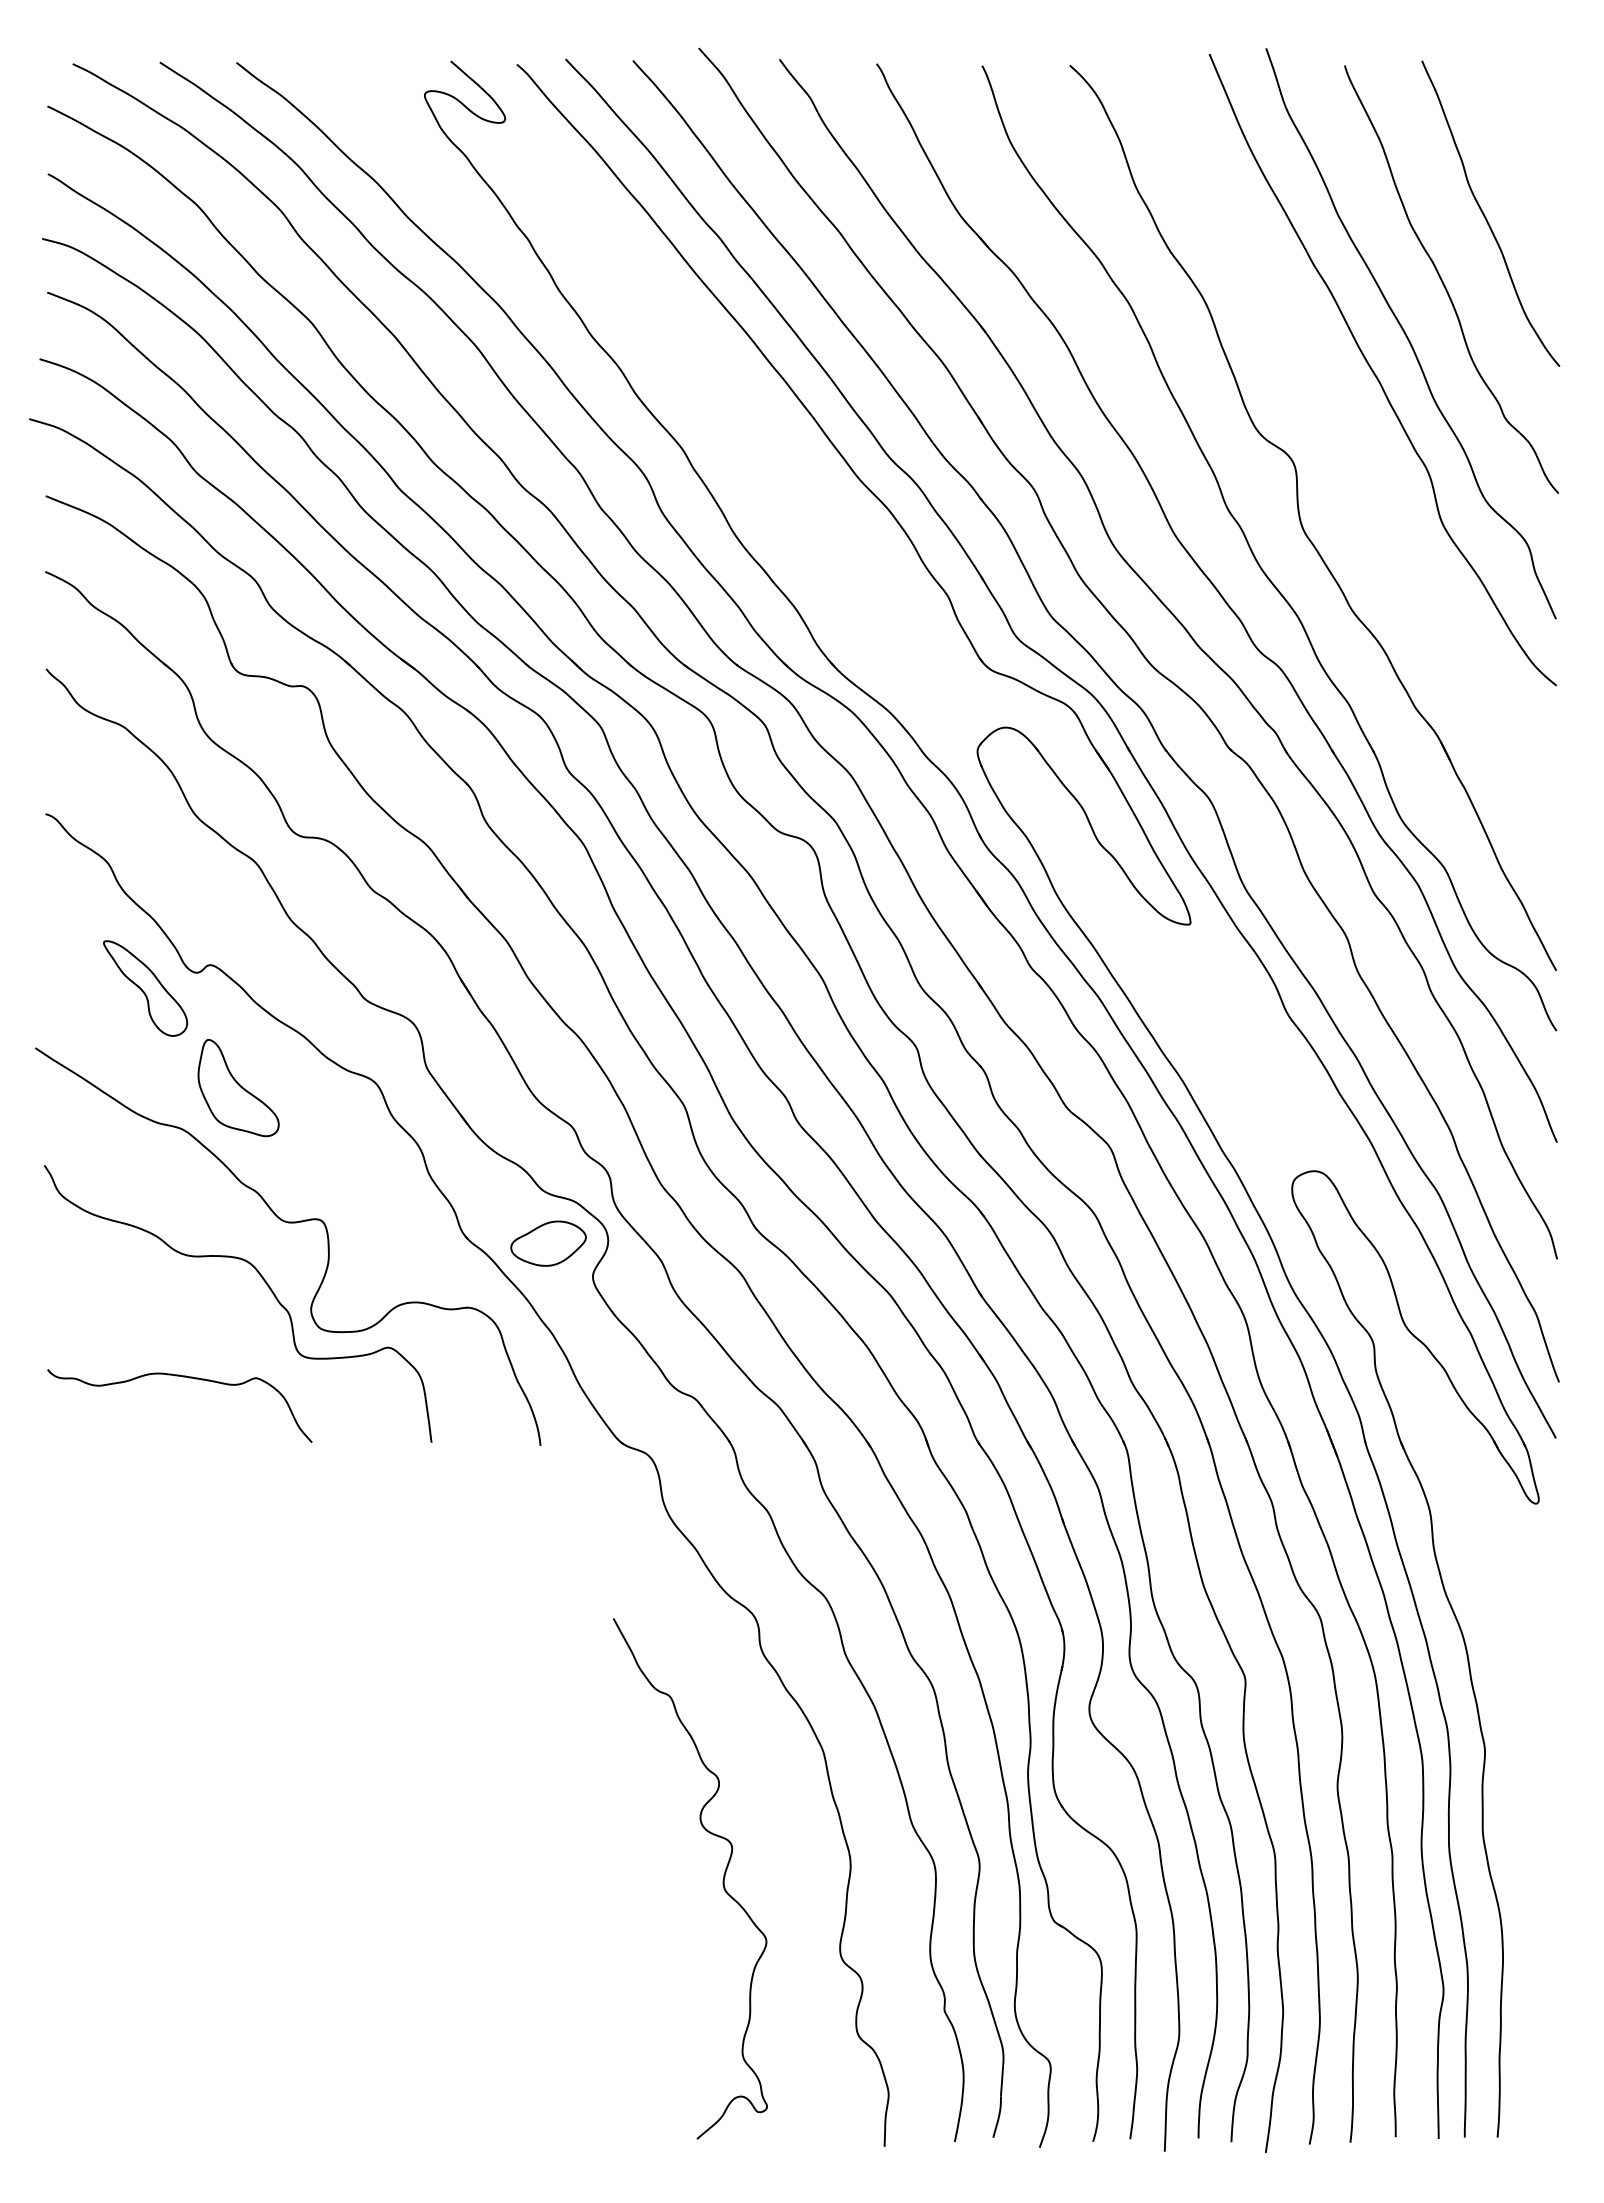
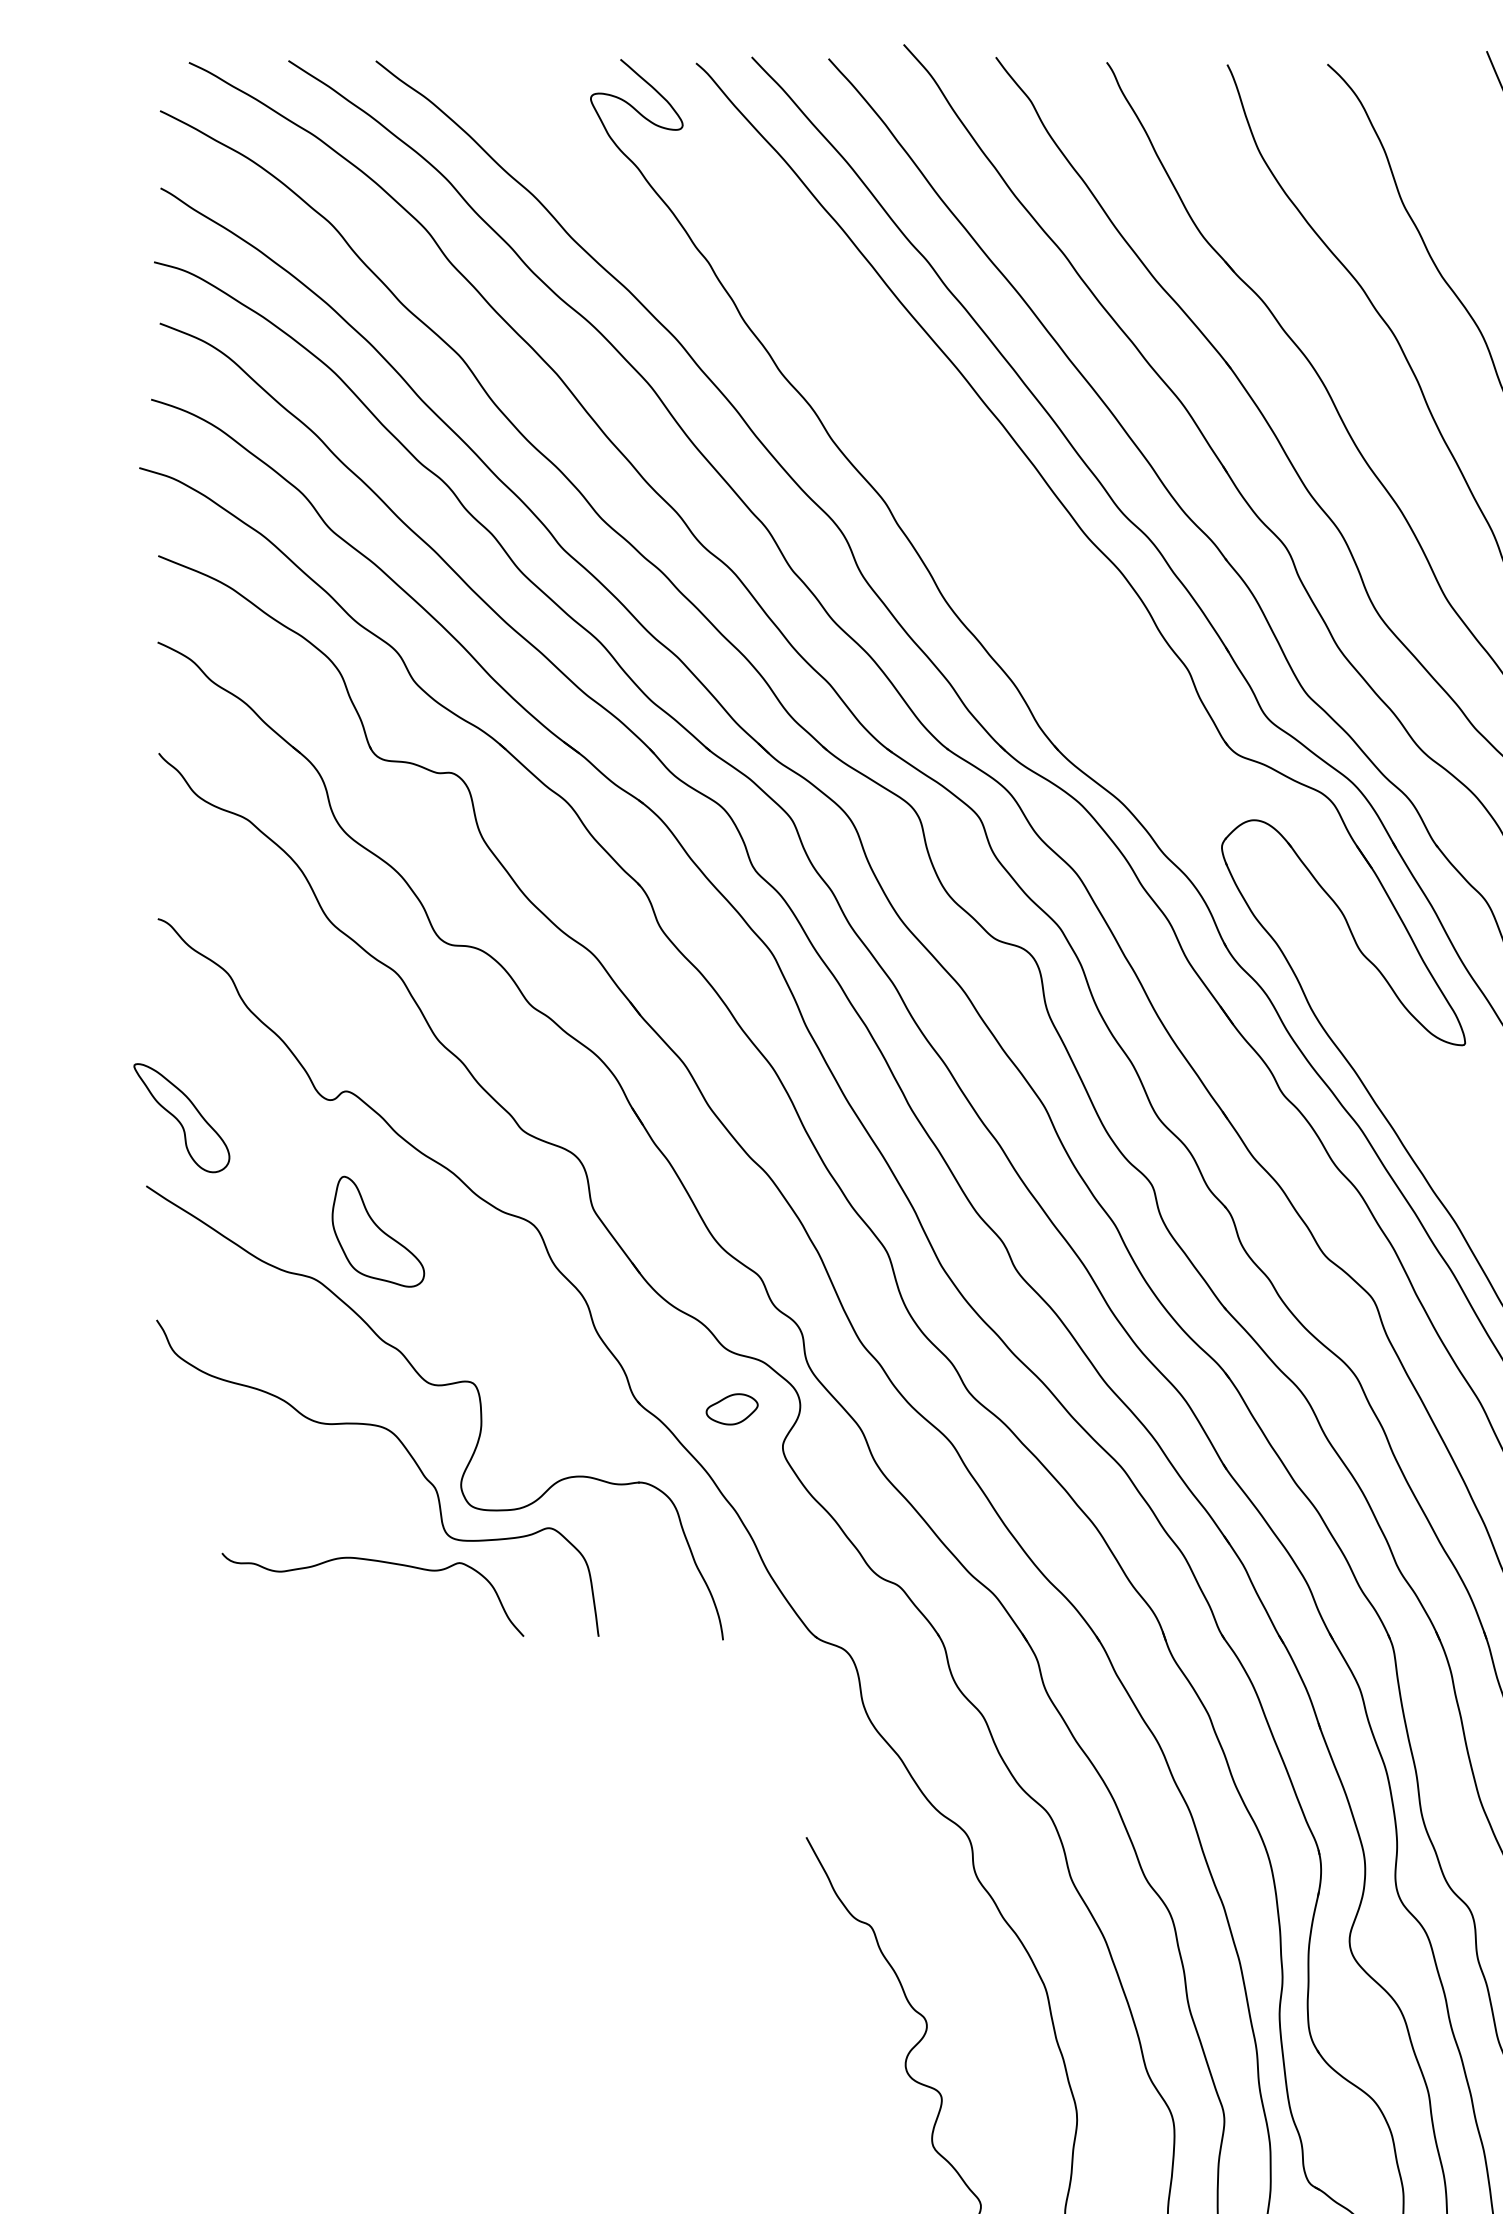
part: (145, 988) -> (181, 1118), moved
part: (548, 1243) -> (732, 1409), size x0.6
curve: (182, 1377) -> (375, 1562), moved

